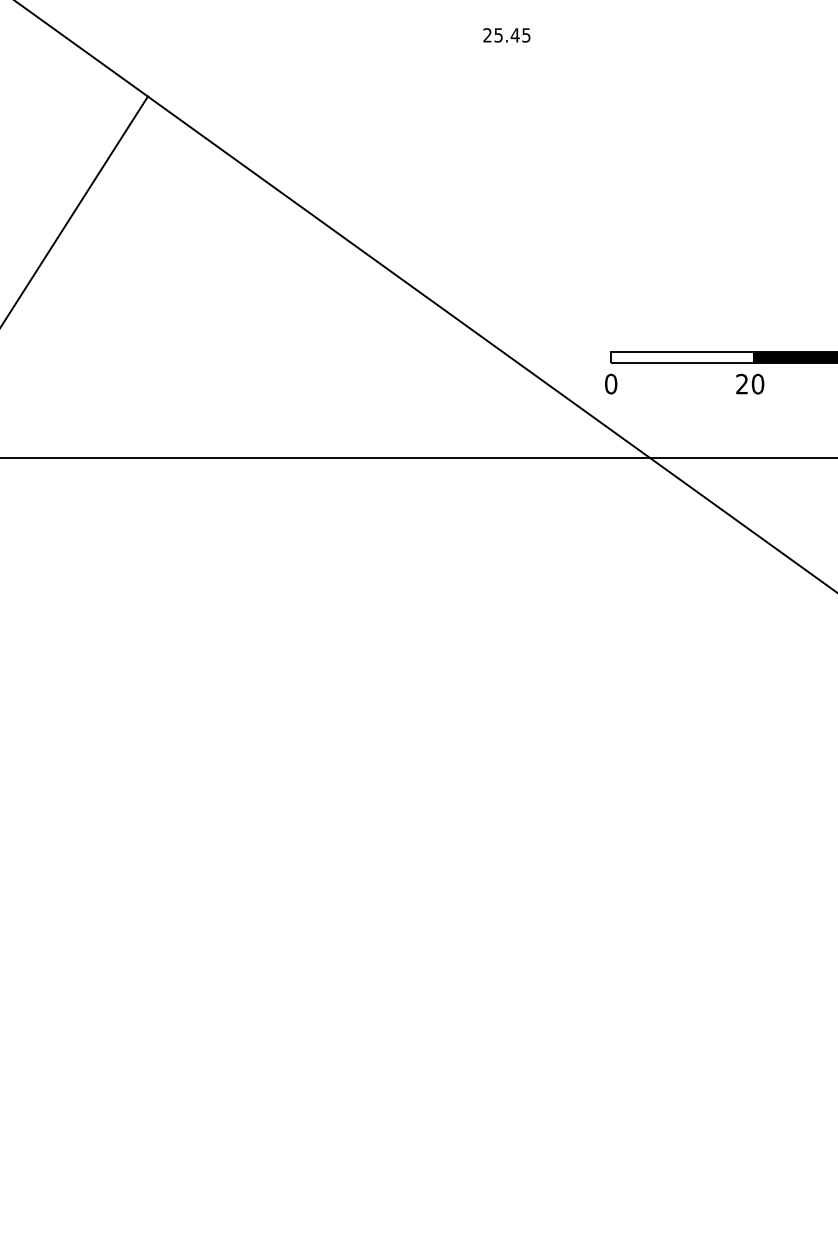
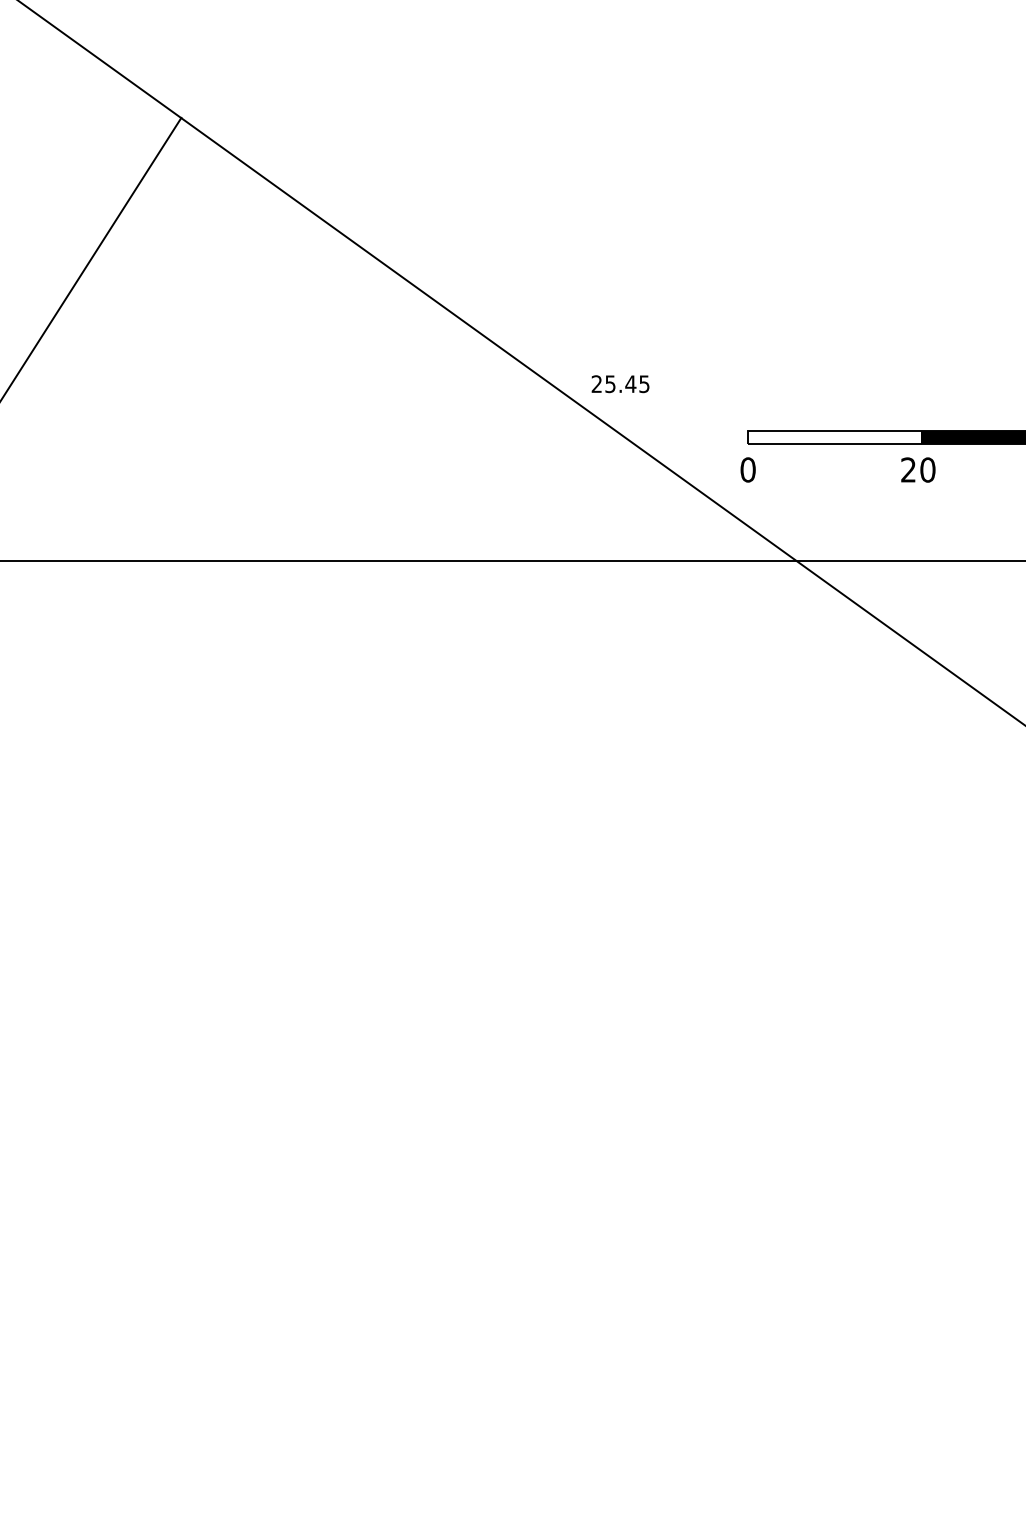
text: (506, 35) -> (620, 384), moved

